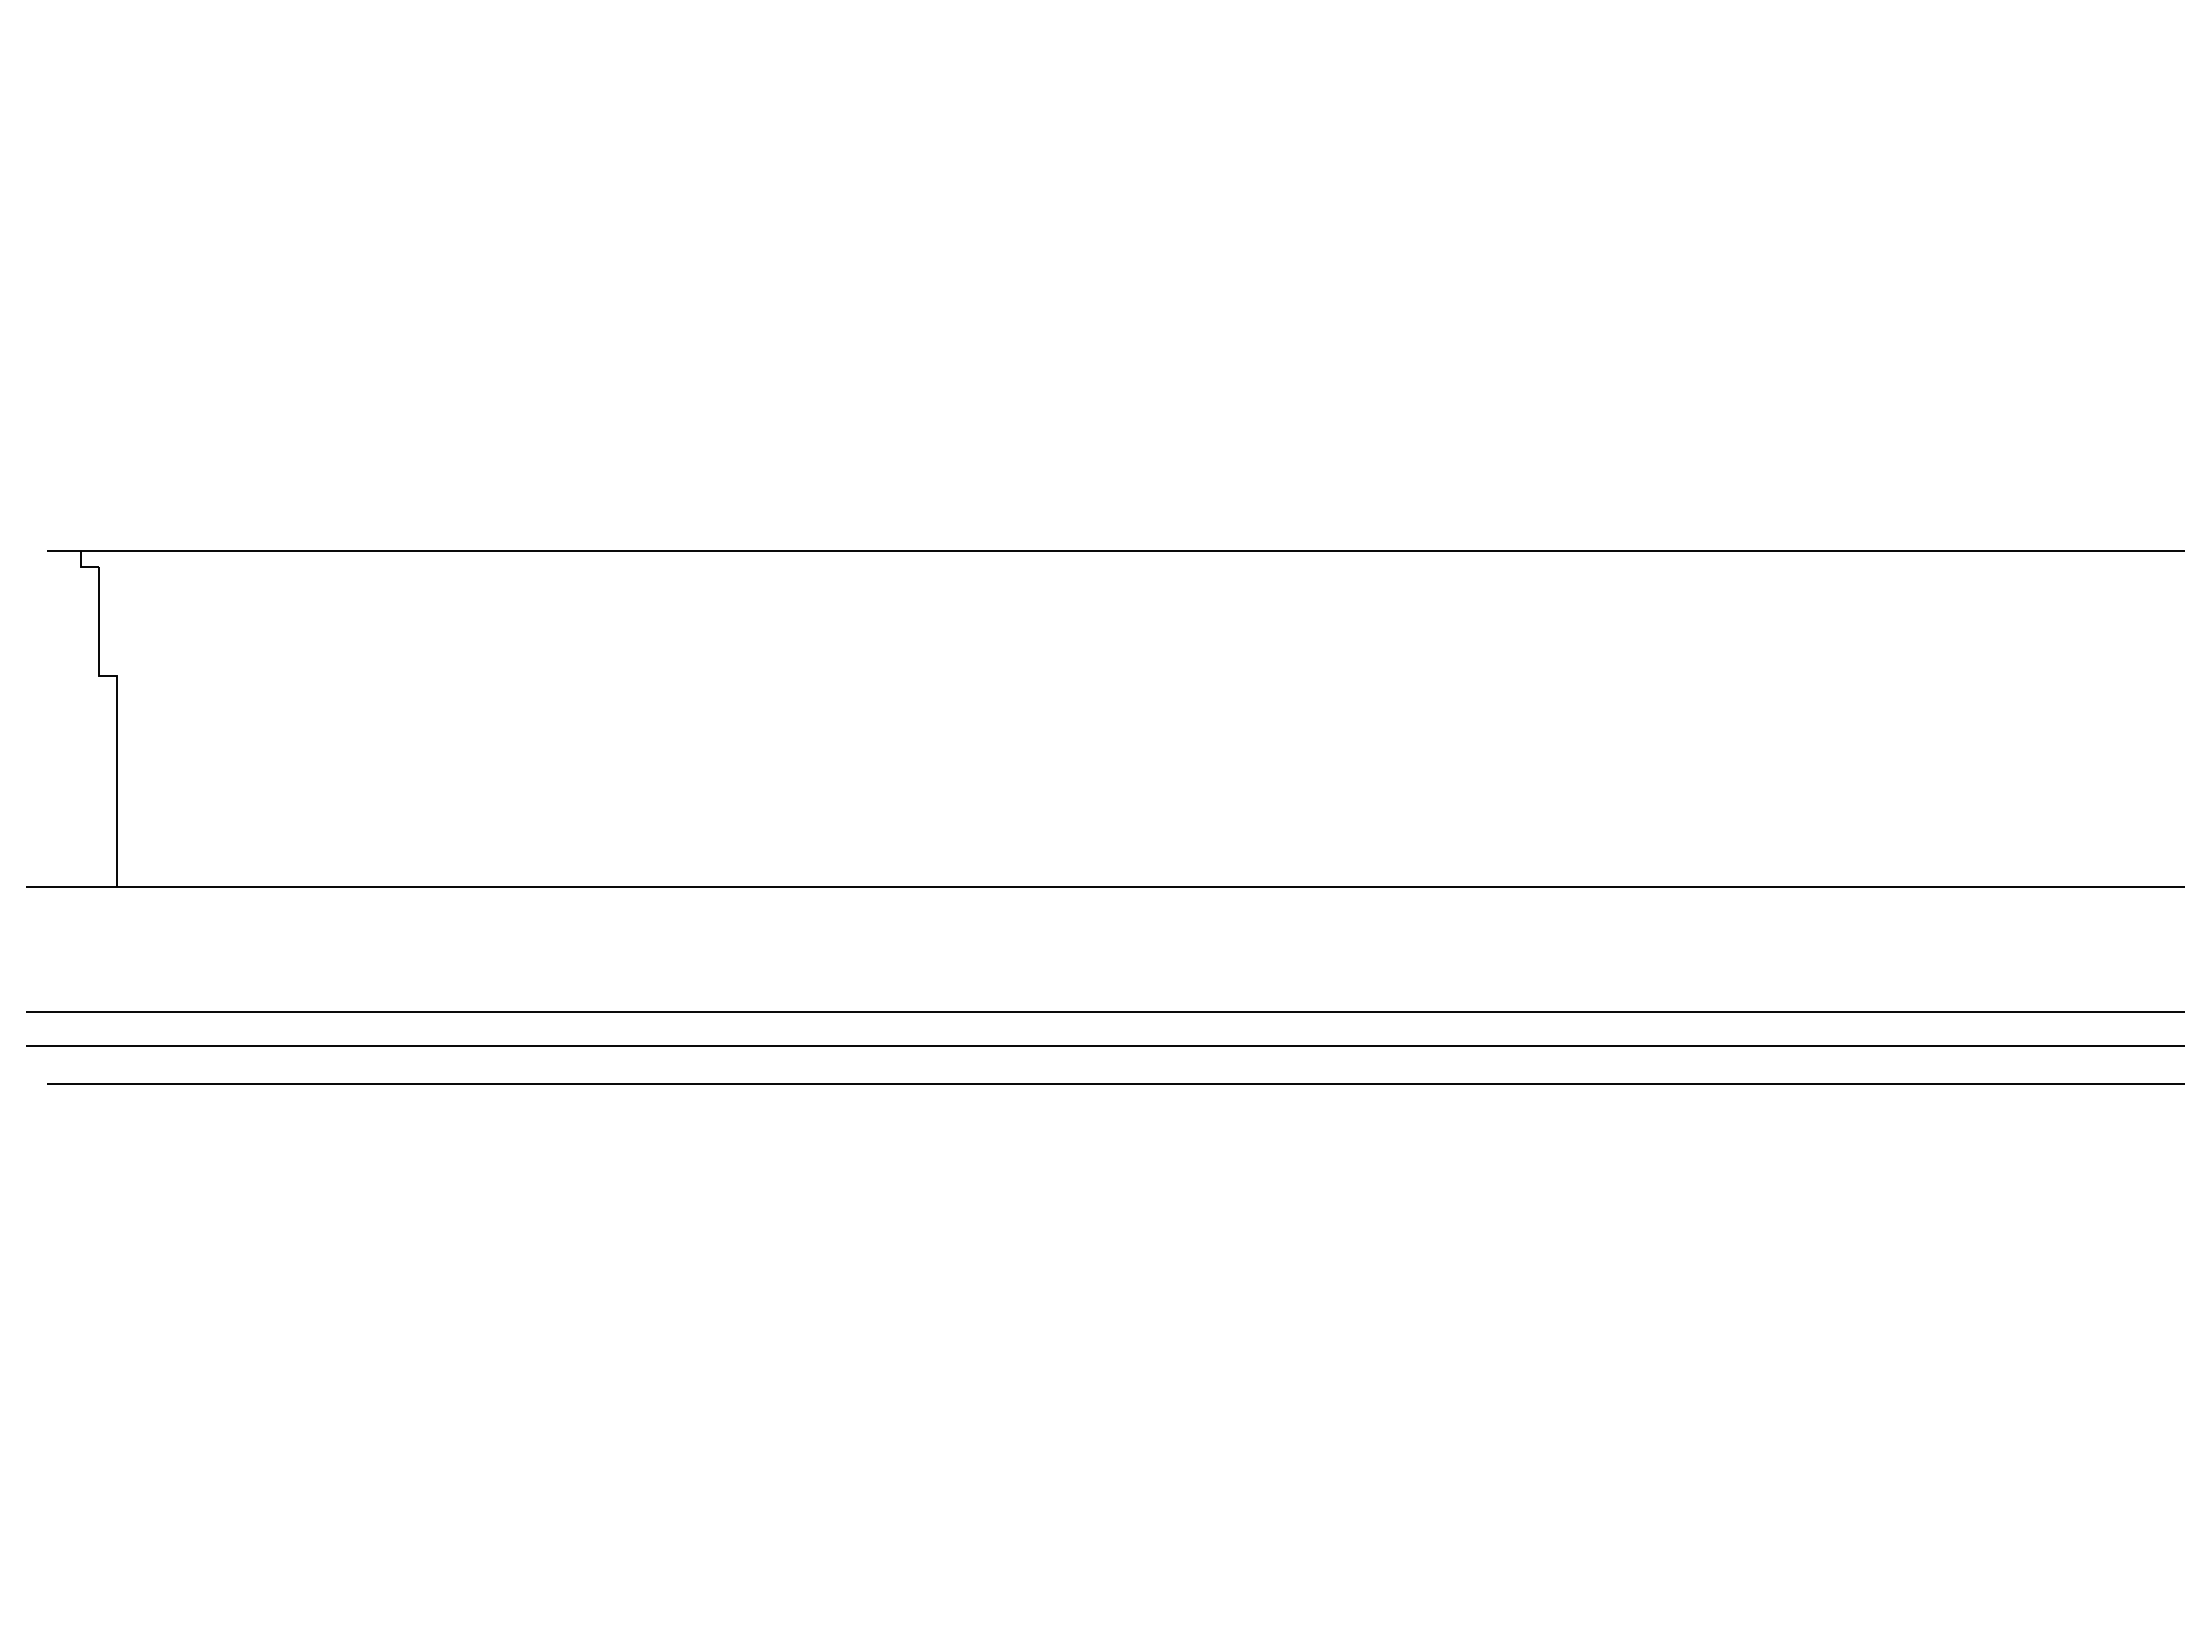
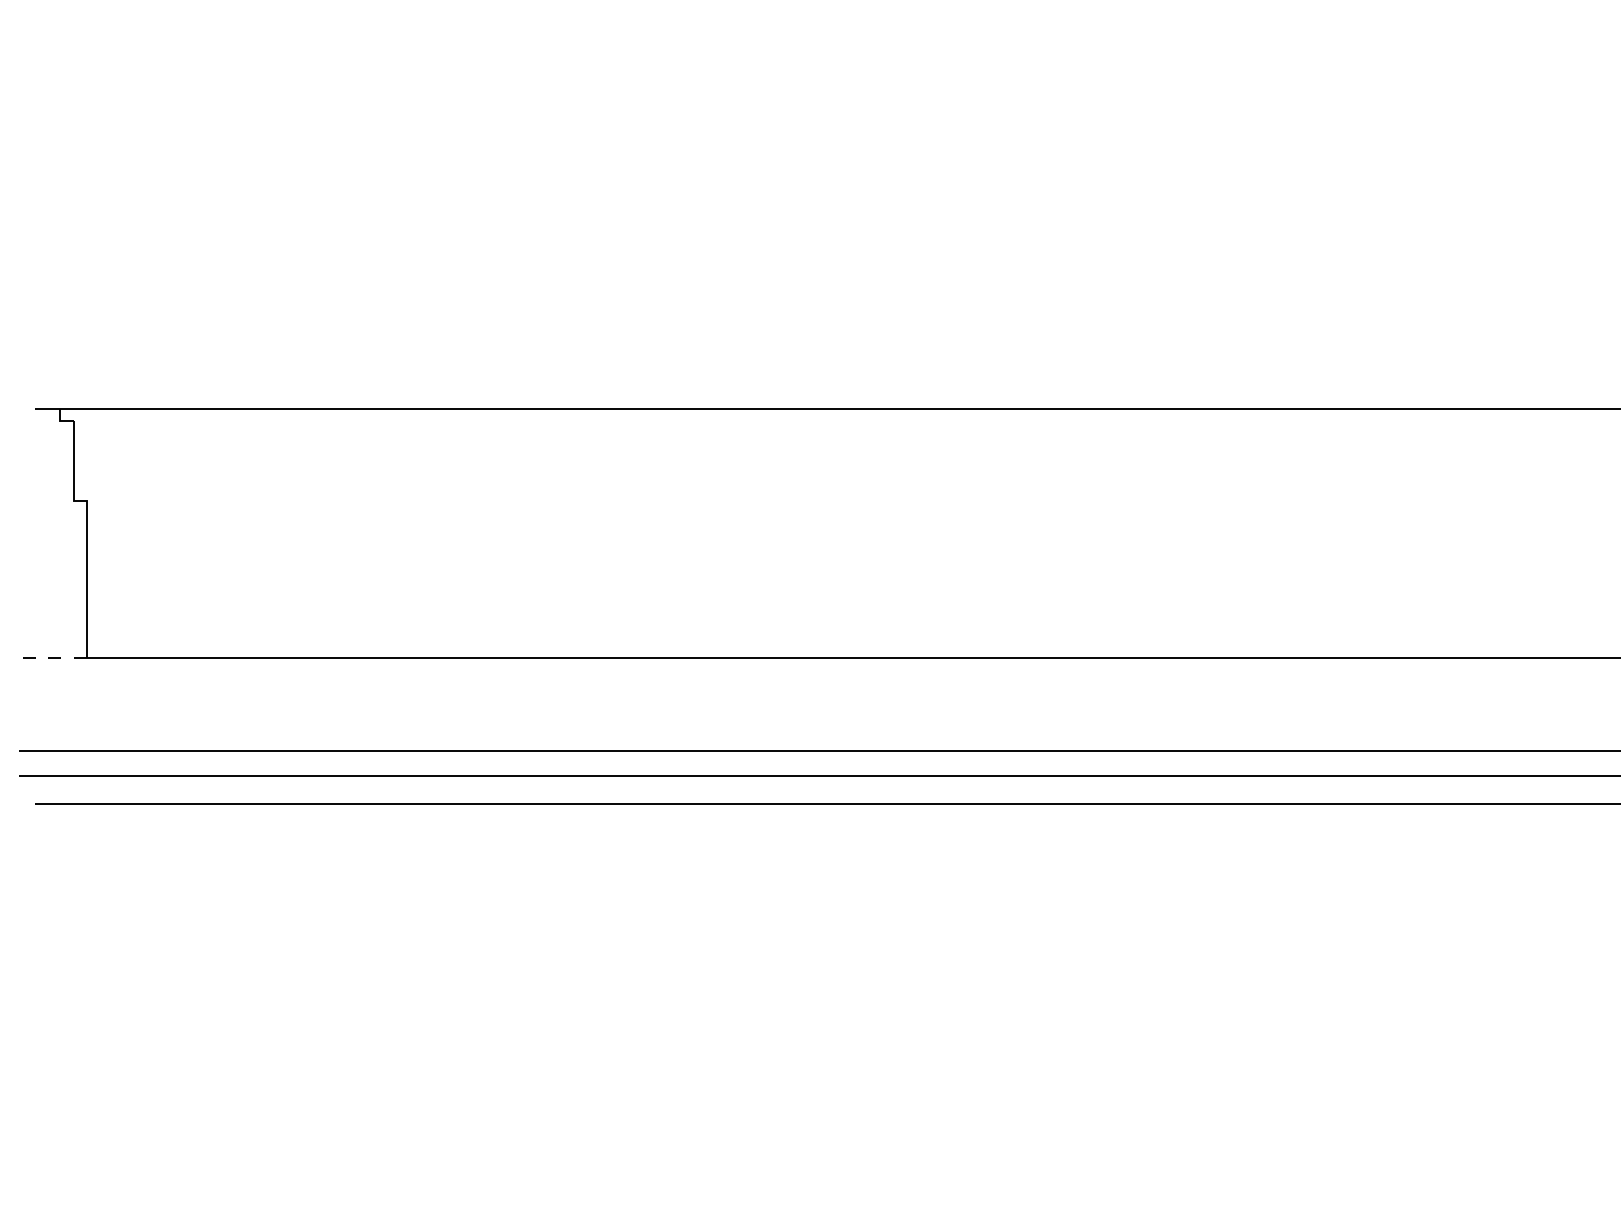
line: (70, 887) -> (52, 658), solid -> dashed

